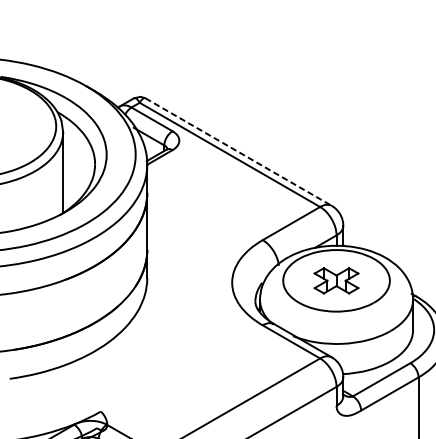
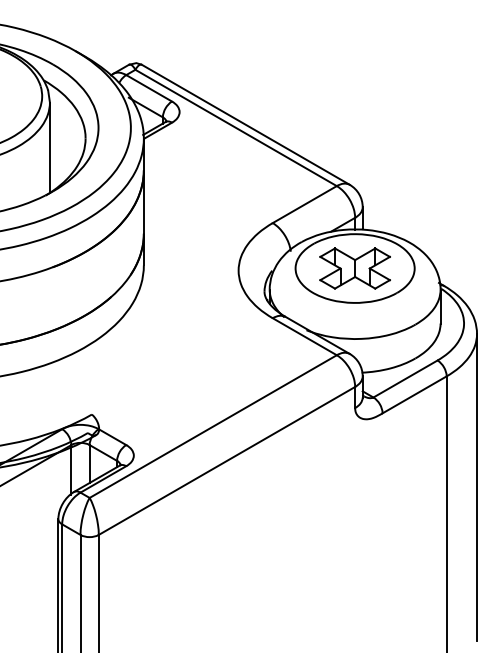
line: (239, 152) -> (246, 125), dashed -> solid
part: (335, 280) -> (354, 268), size x1.43

